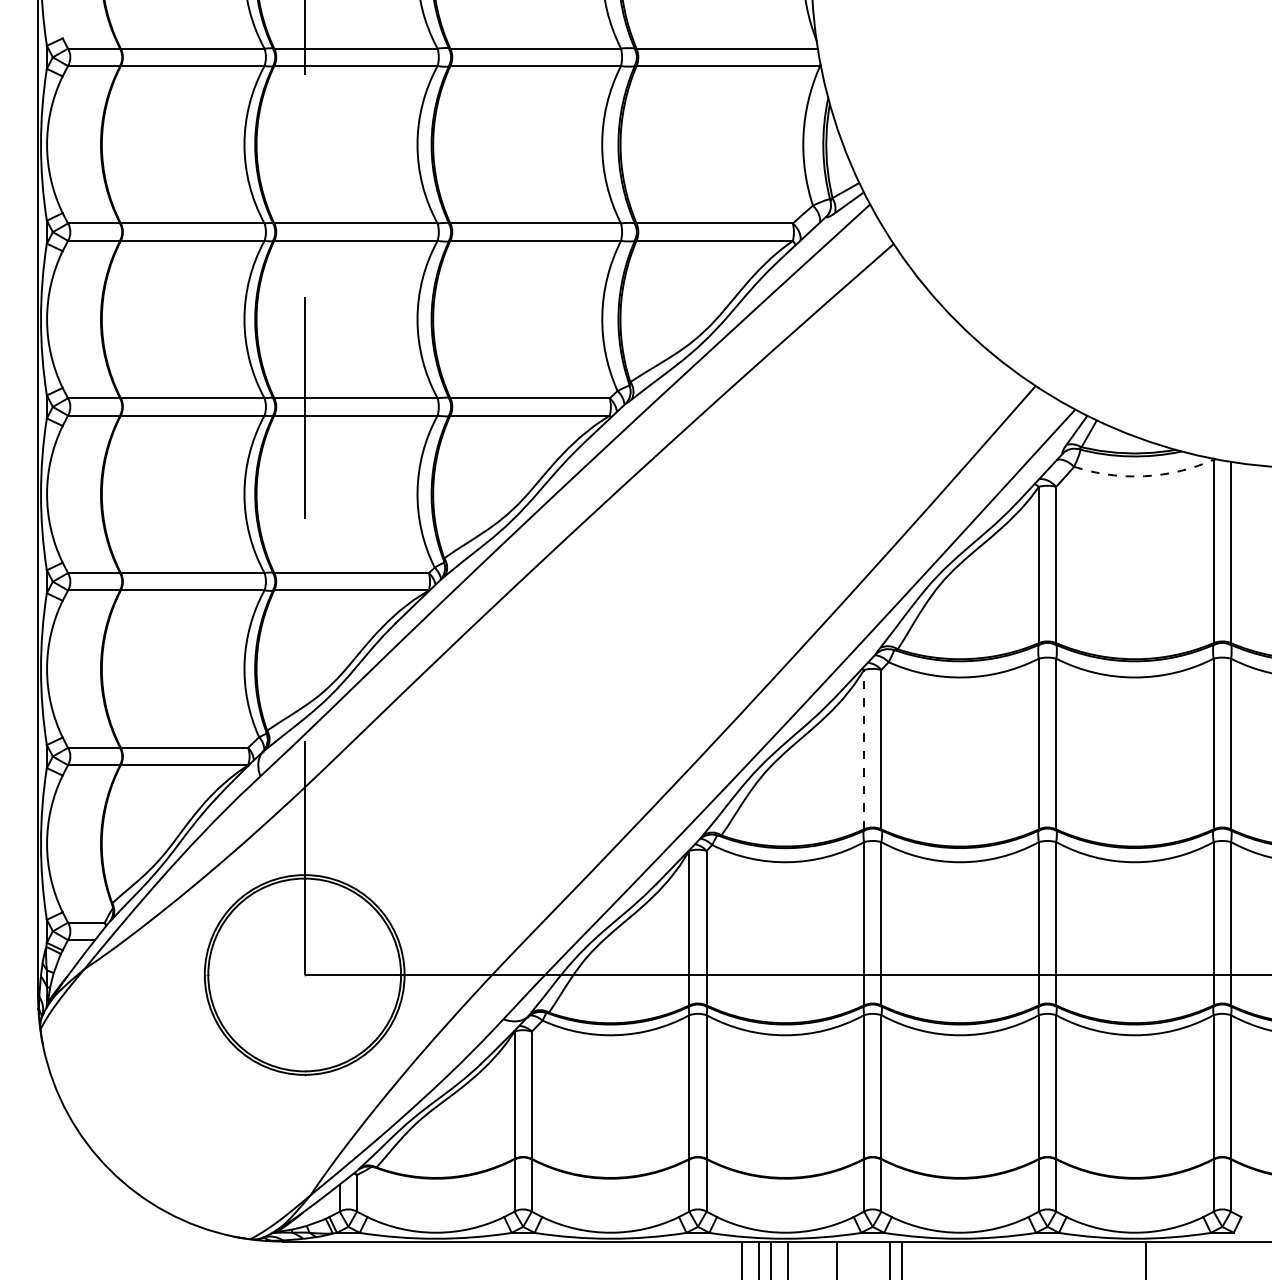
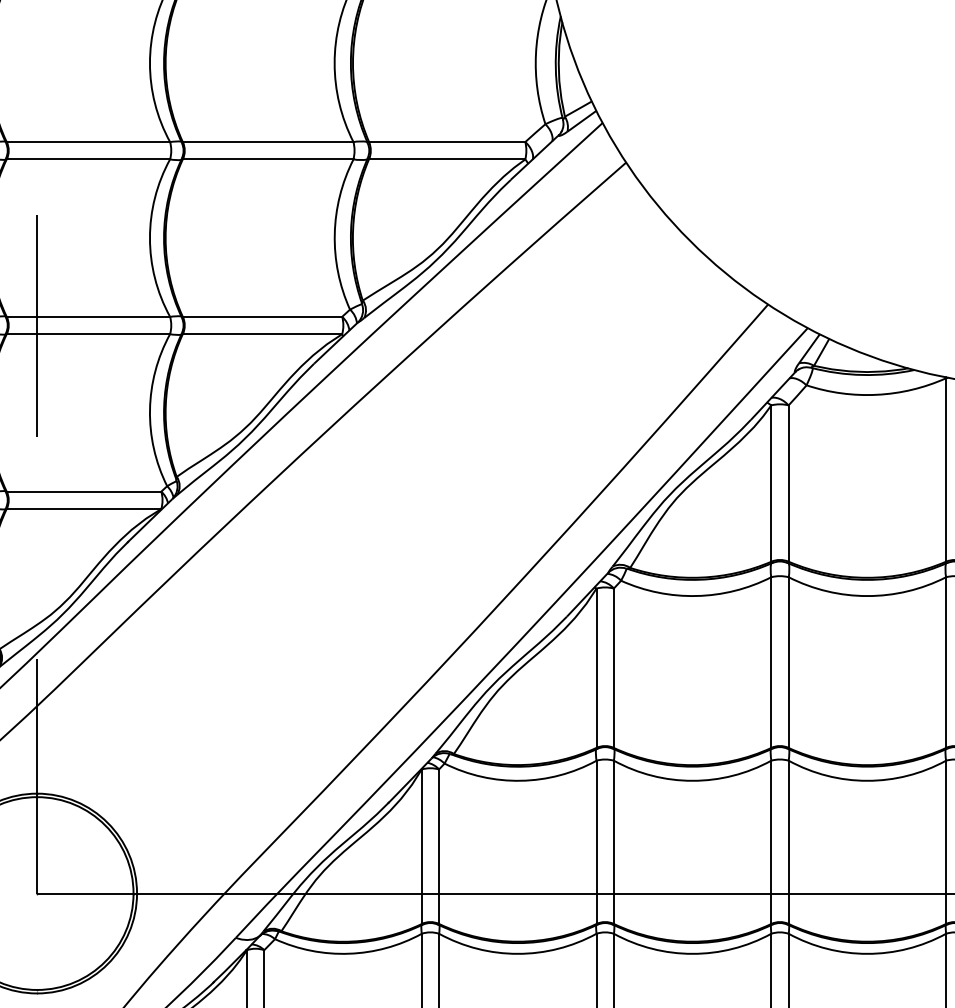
arc: (1144, 476) -> (876, 395), dashed -> solid
line: (864, 749) -> (596, 668), dashed -> solid

